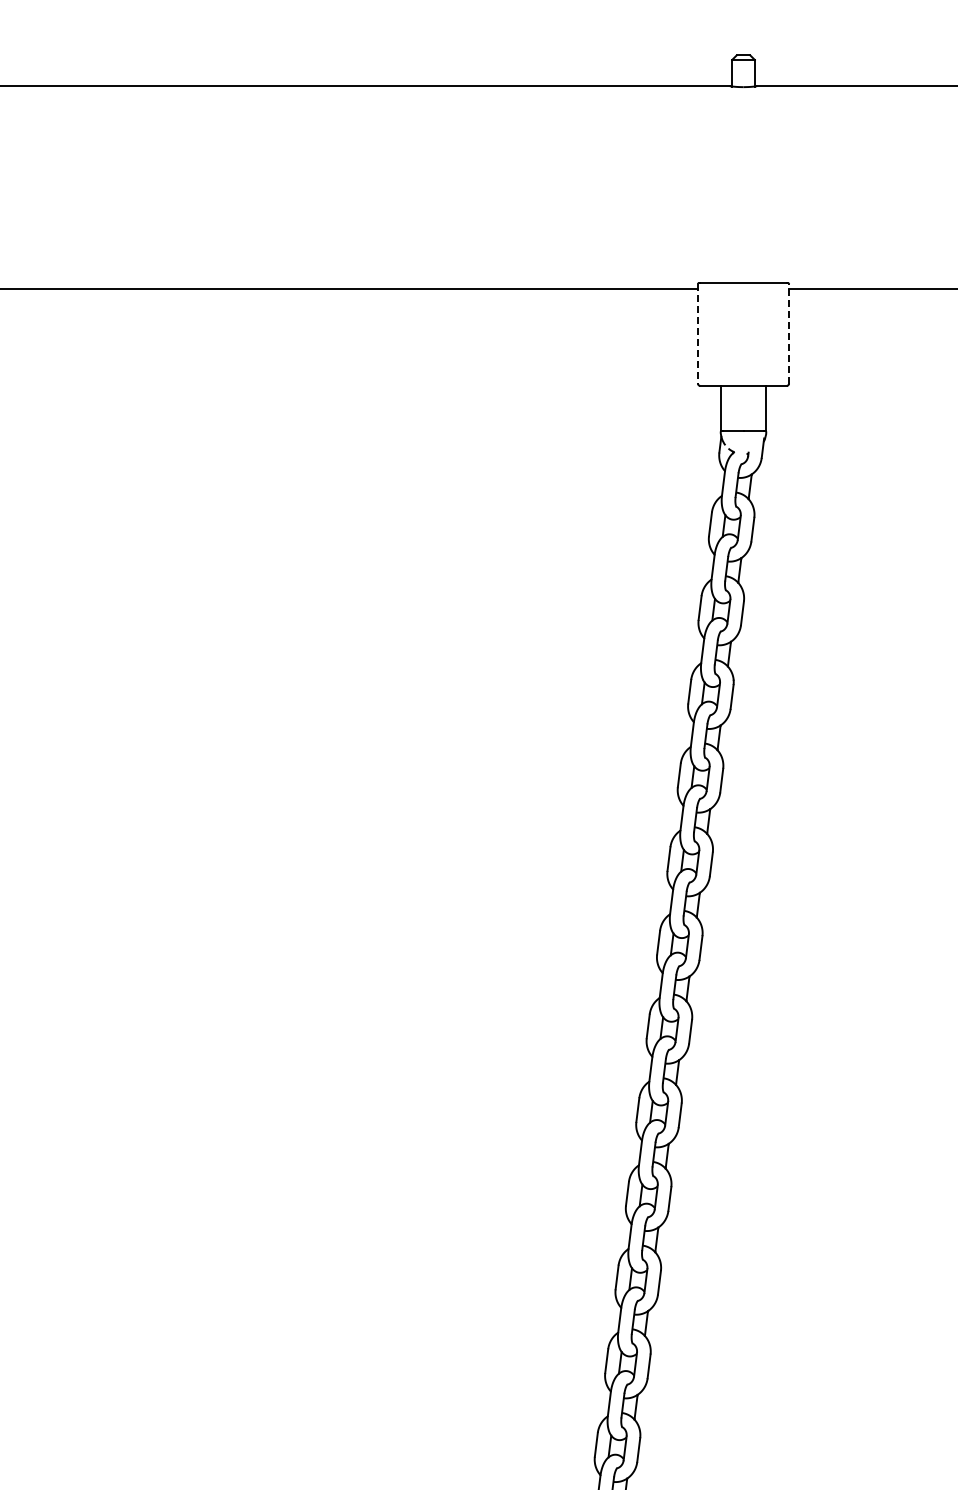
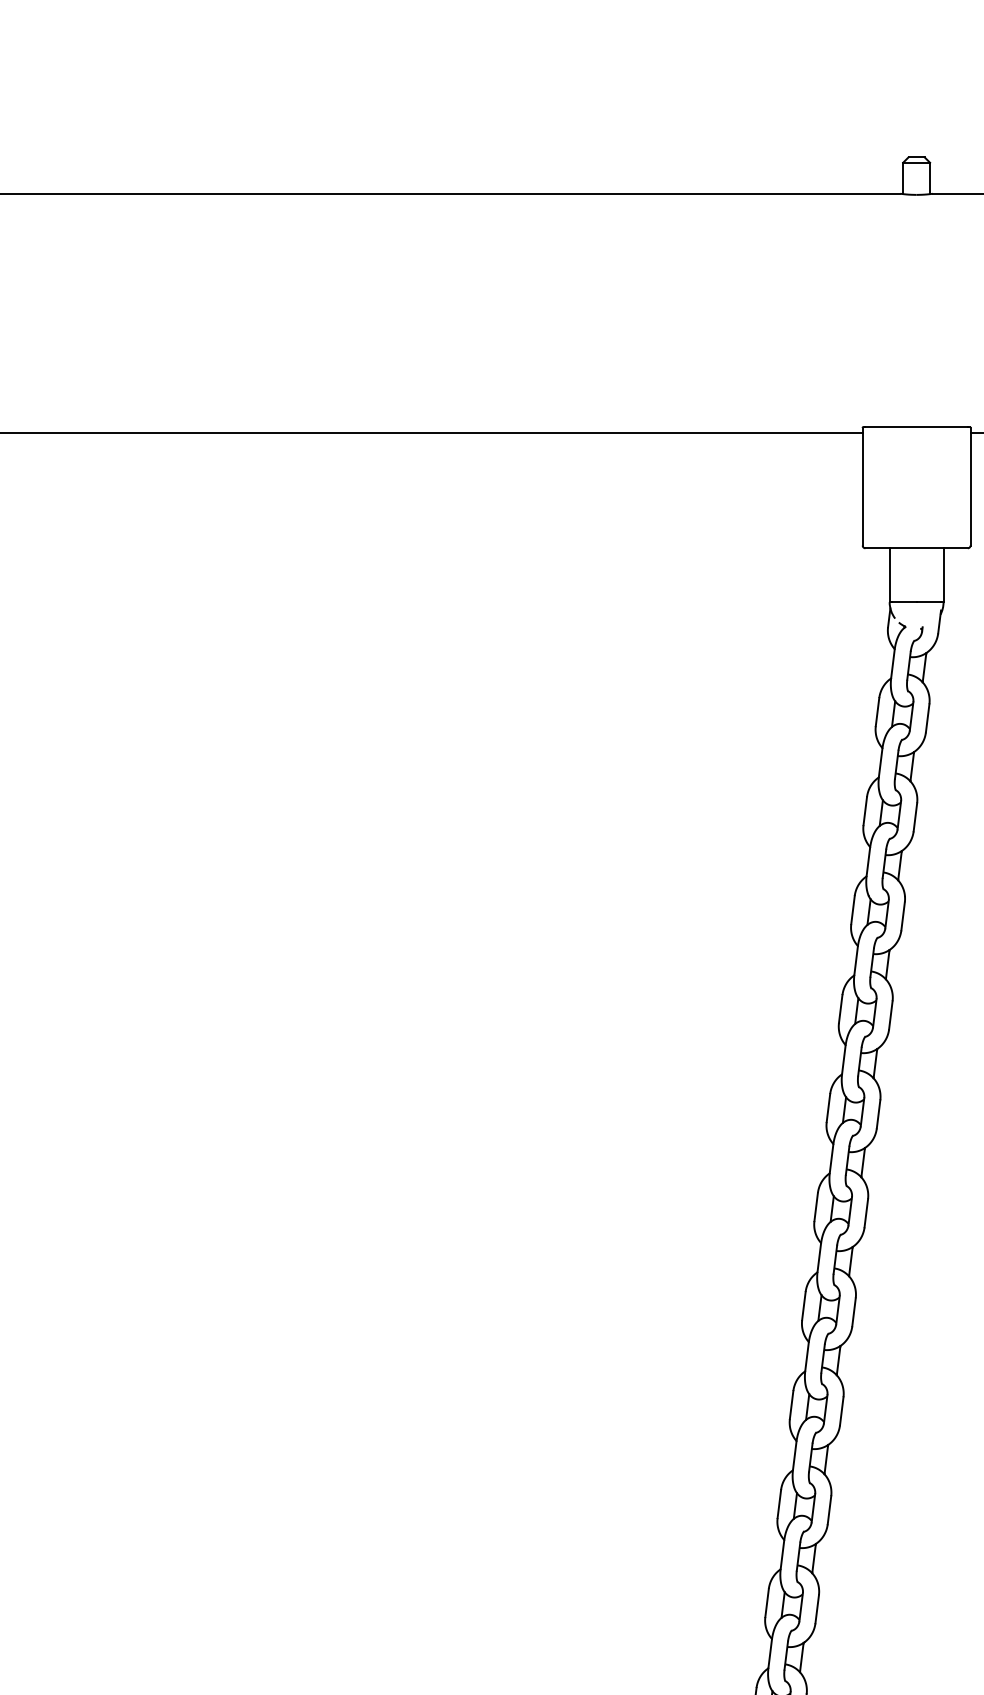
line: (697, 333) -> (862, 486), dashed -> solid
line: (789, 333) -> (971, 486), dashed -> solid

